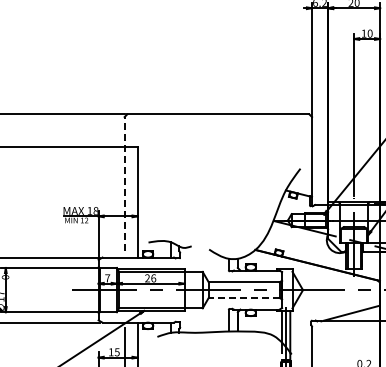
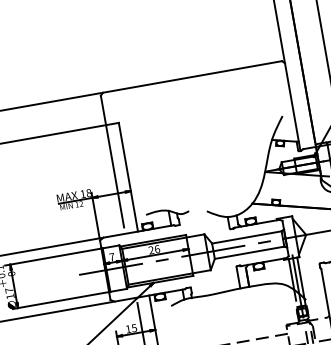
line: (124, 183) -> (112, 161), dashed -> solid
line: (243, 297) -> (248, 252), dashed -> solid

